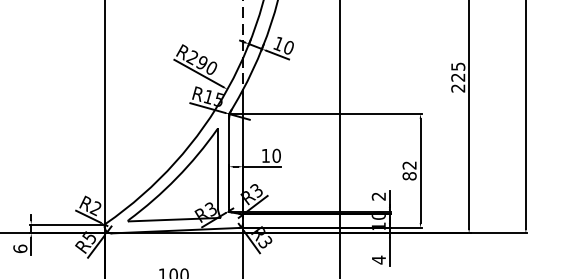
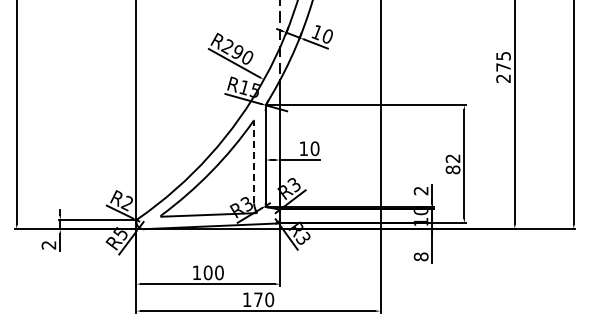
text: (458, 77) -> (503, 67), 225 -> 275
line: (218, 168) -> (254, 161), solid -> dashed
text: (19, 248) -> (48, 244), 6 -> 2
text: (378, 259) -> (420, 256), 4 -> 8

